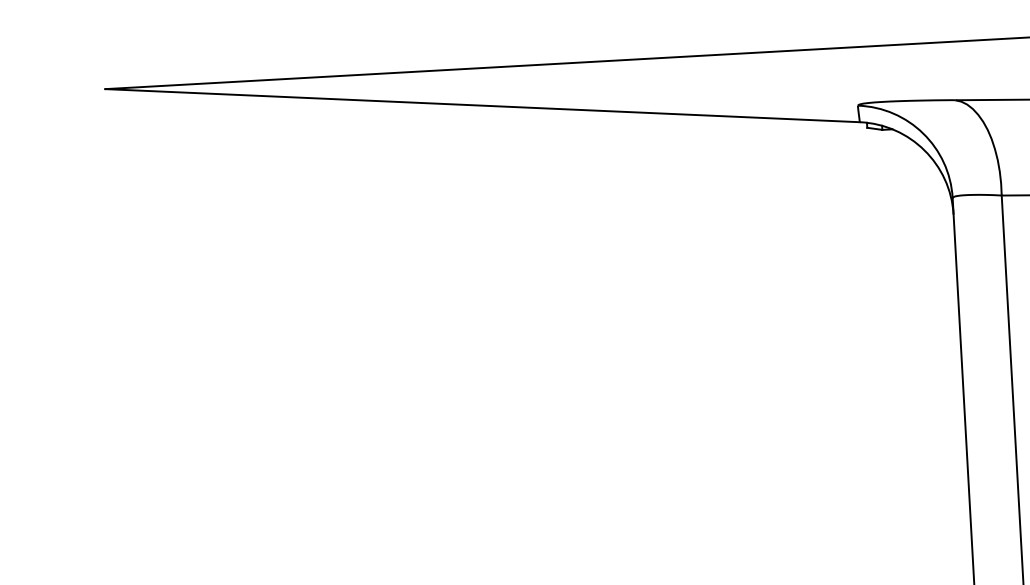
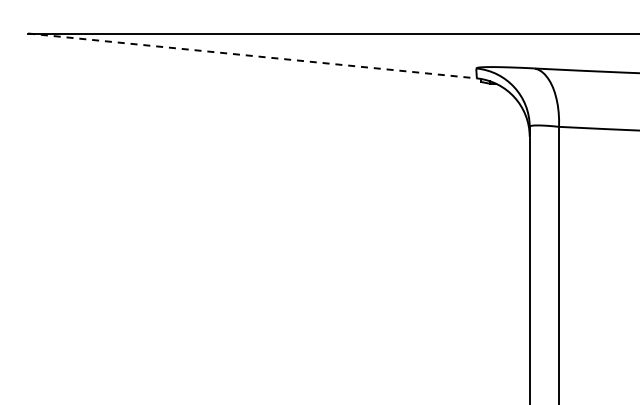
line: (482, 106) -> (252, 56), solid -> dashed

